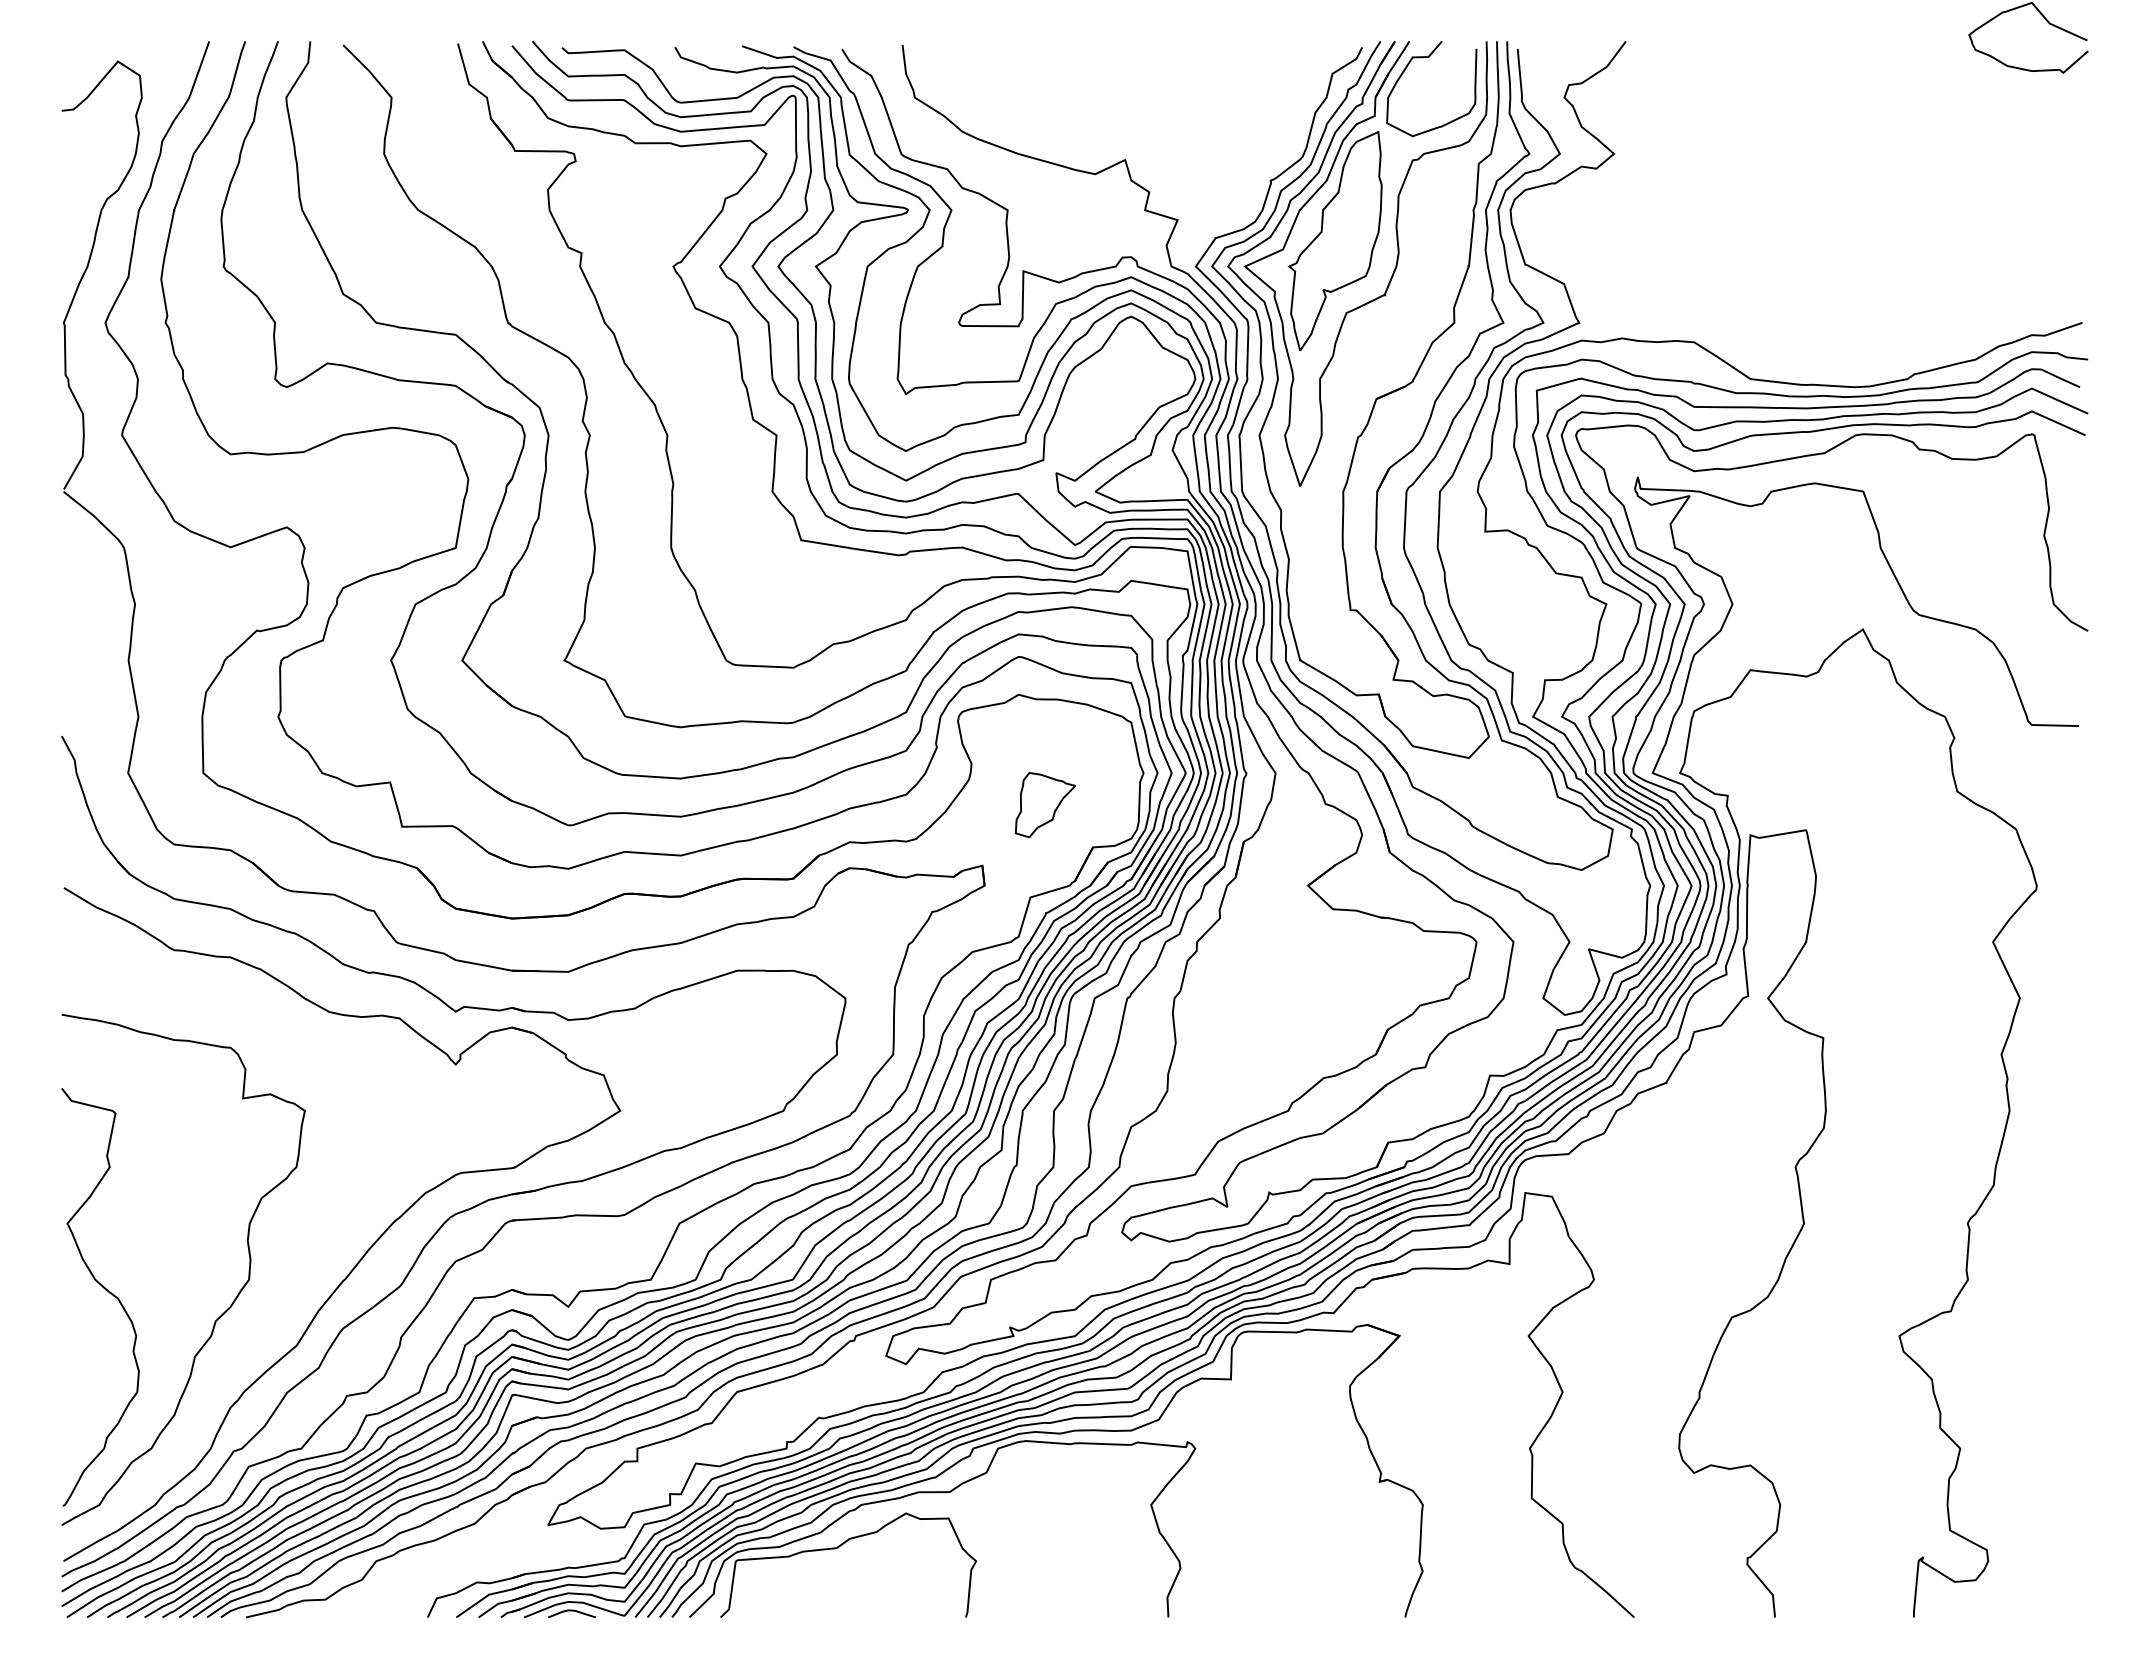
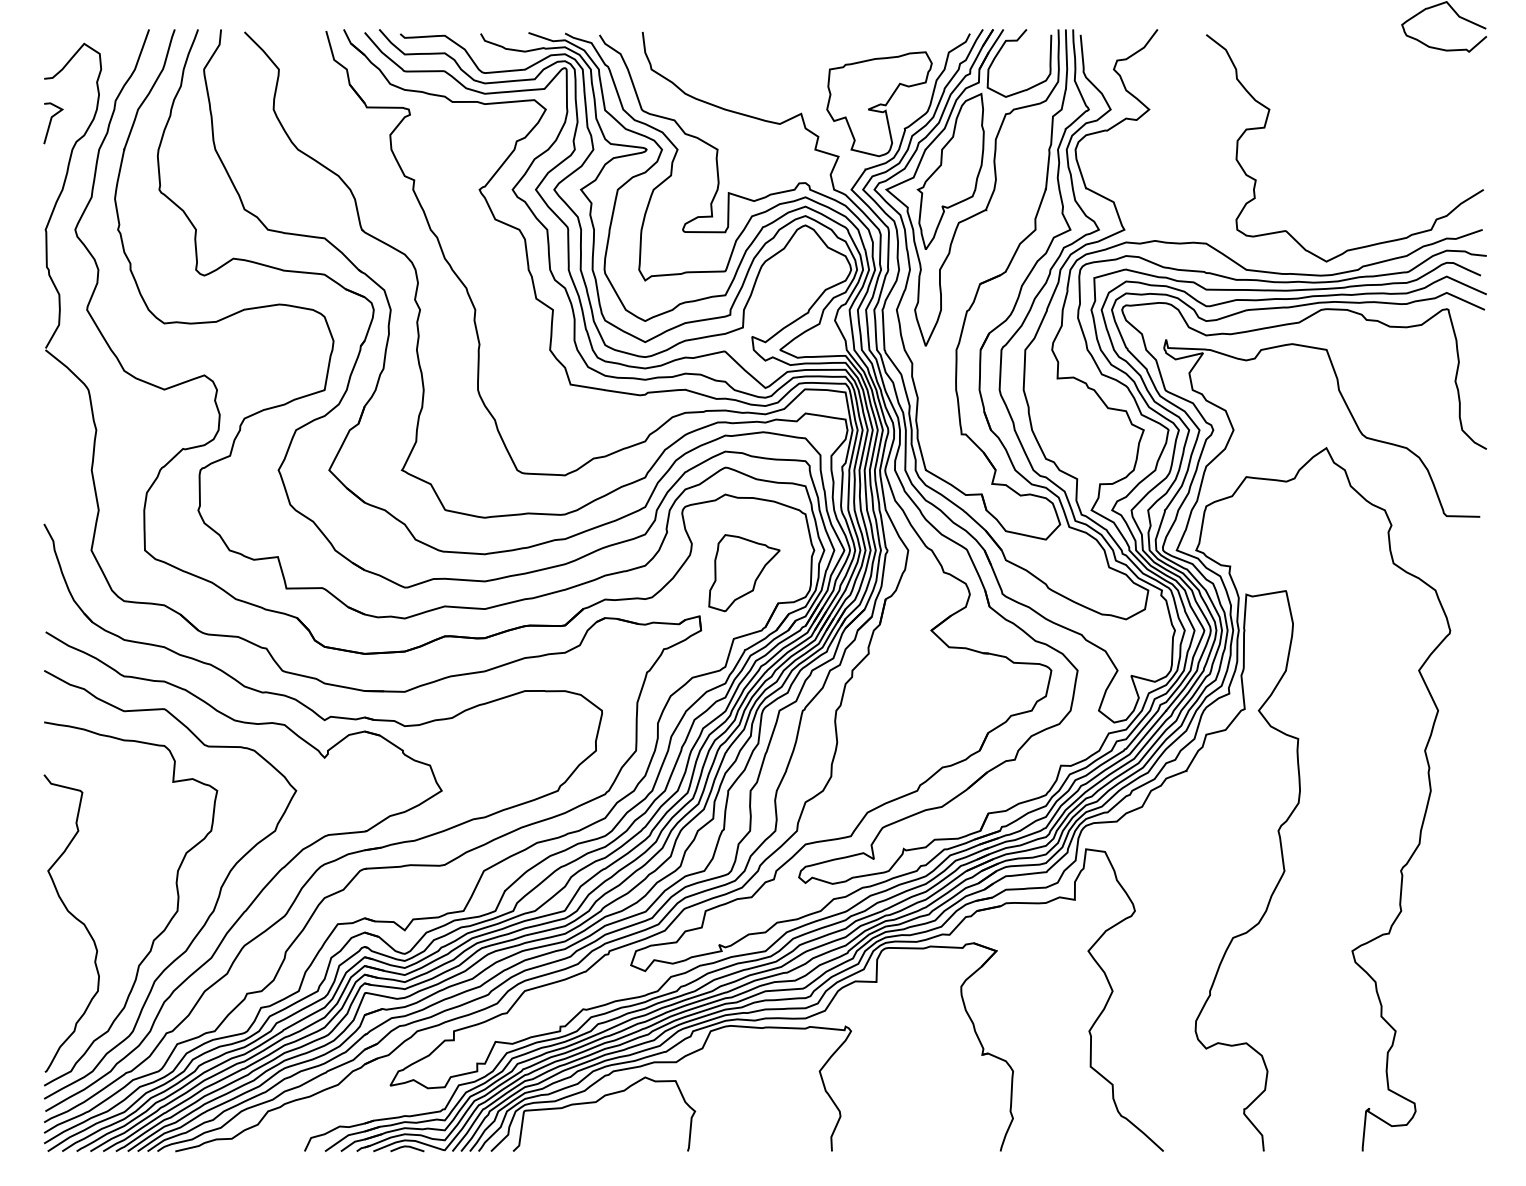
part: (1234, 146) -> (879, 104), added
line: (71, 172) -> (51, 122), added
curve: (1778, 174) -> (1266, 124), added
part: (1045, 804) -> (744, 572), size x1.67
curve: (303, 1266) -> (216, 901), added

